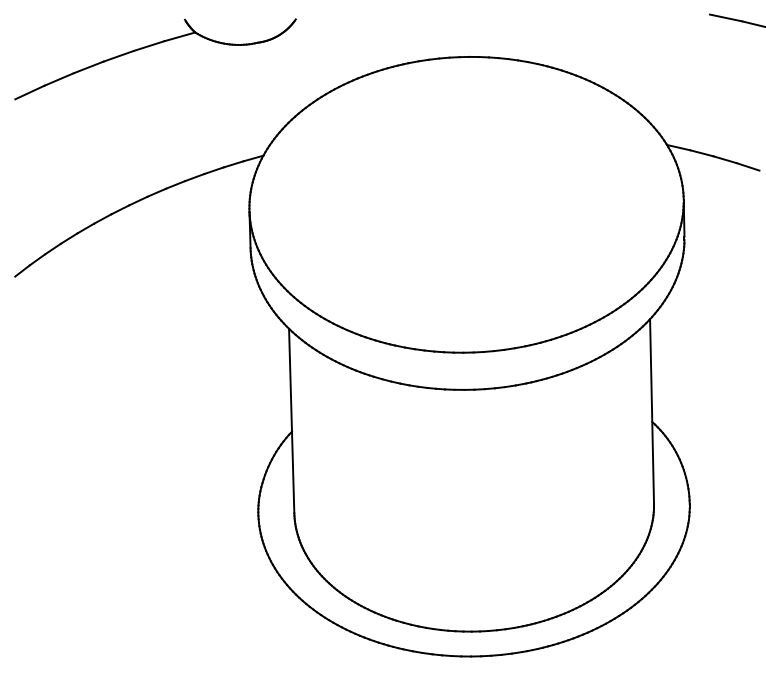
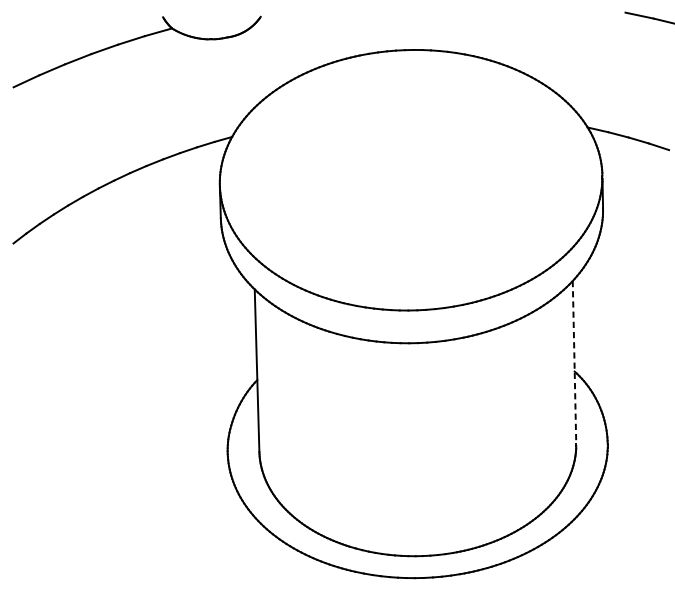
line: (652, 411) -> (574, 362), solid -> dashed

